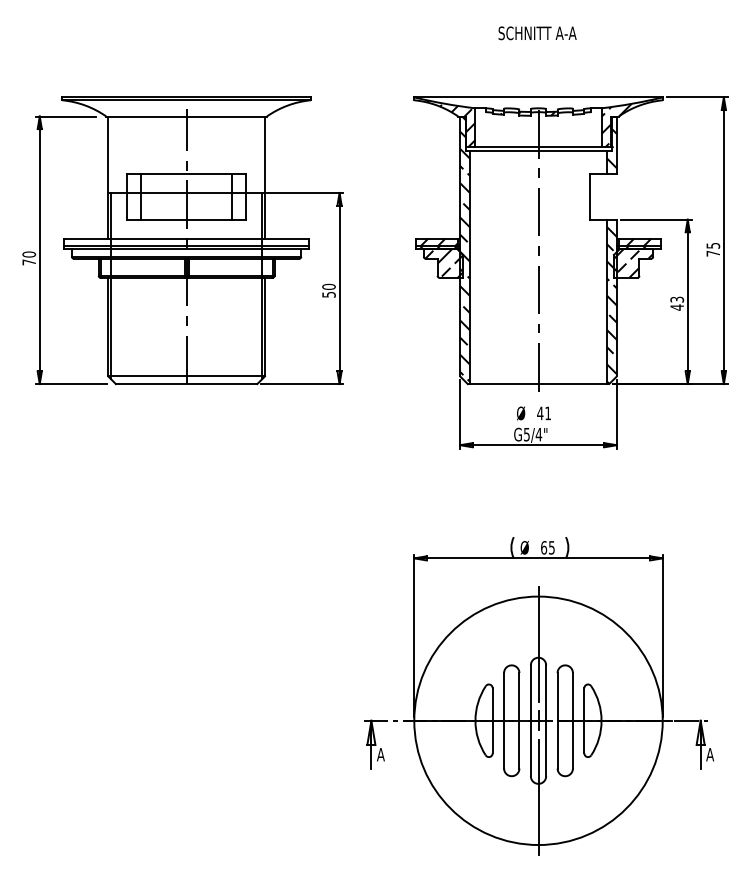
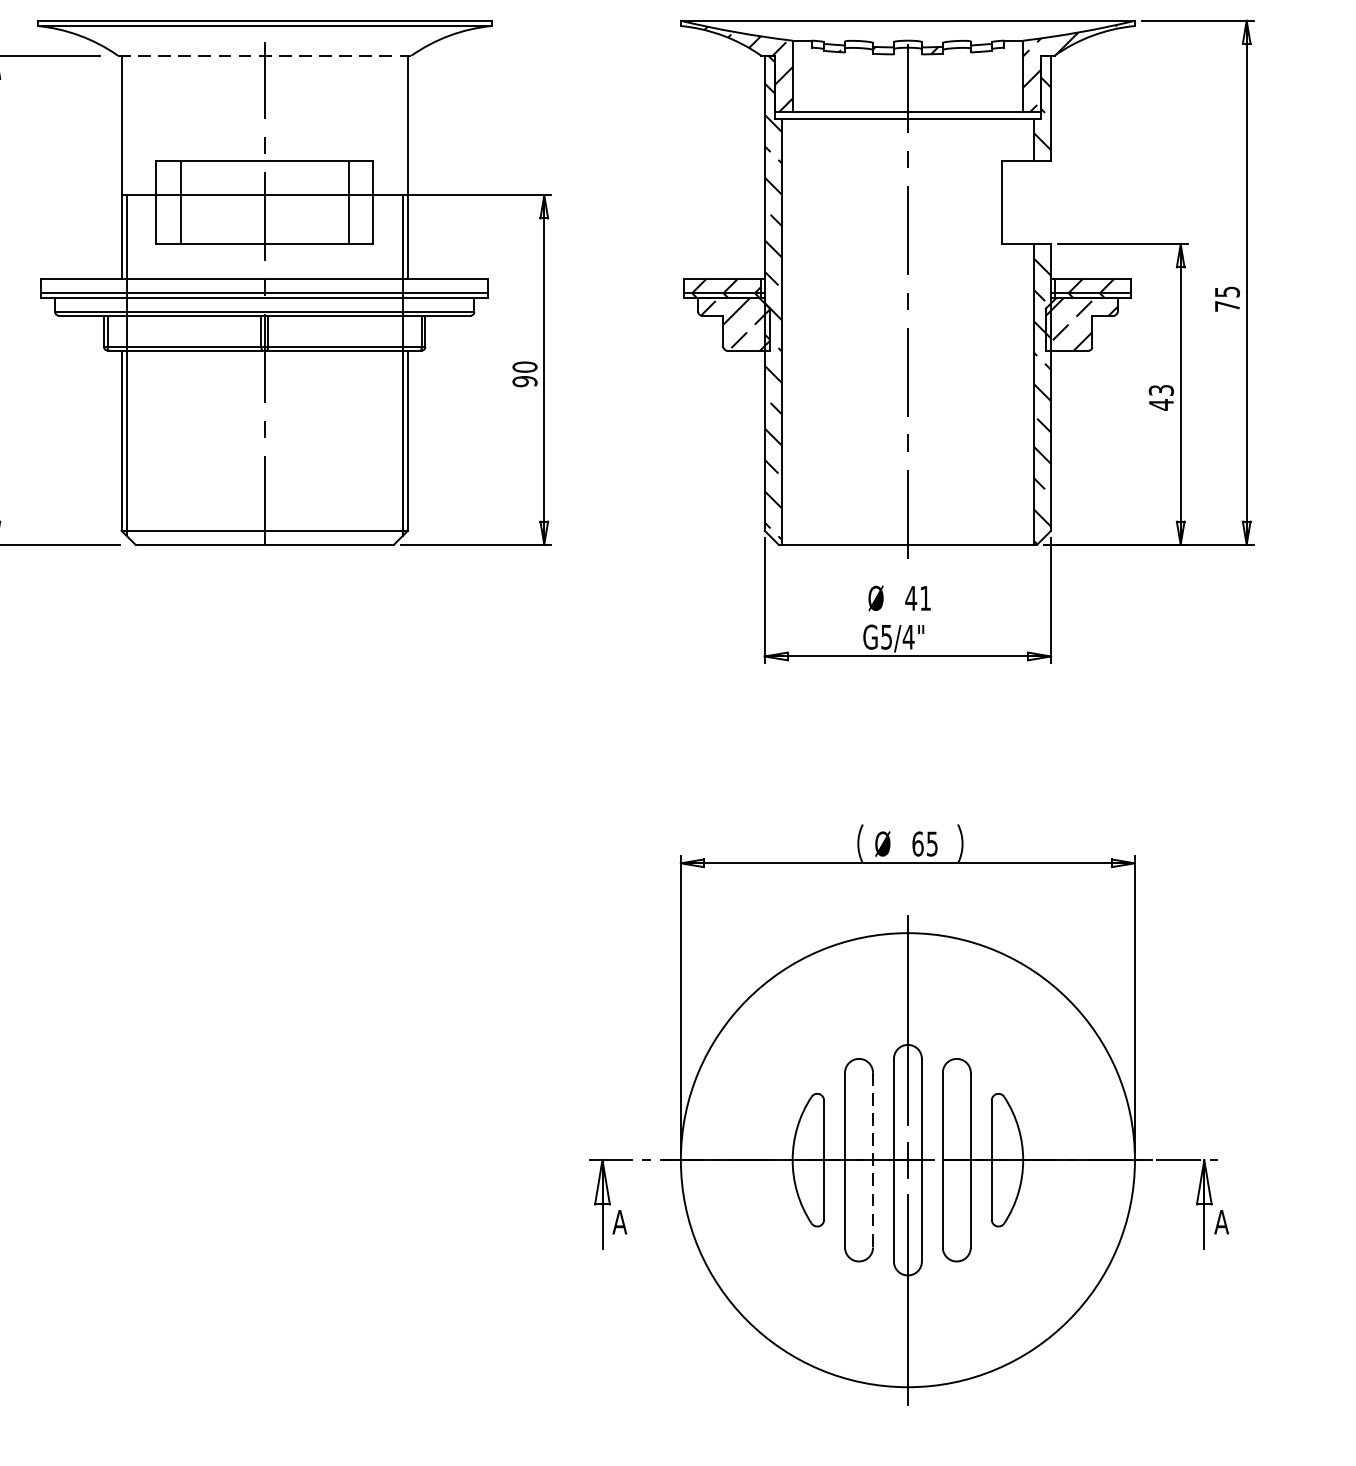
line: (187, 116) -> (266, 55), solid -> dashed
text: (328, 294) -> (524, 381), 50 -> 90
line: (519, 720) -> (873, 1159), solid -> dashed

